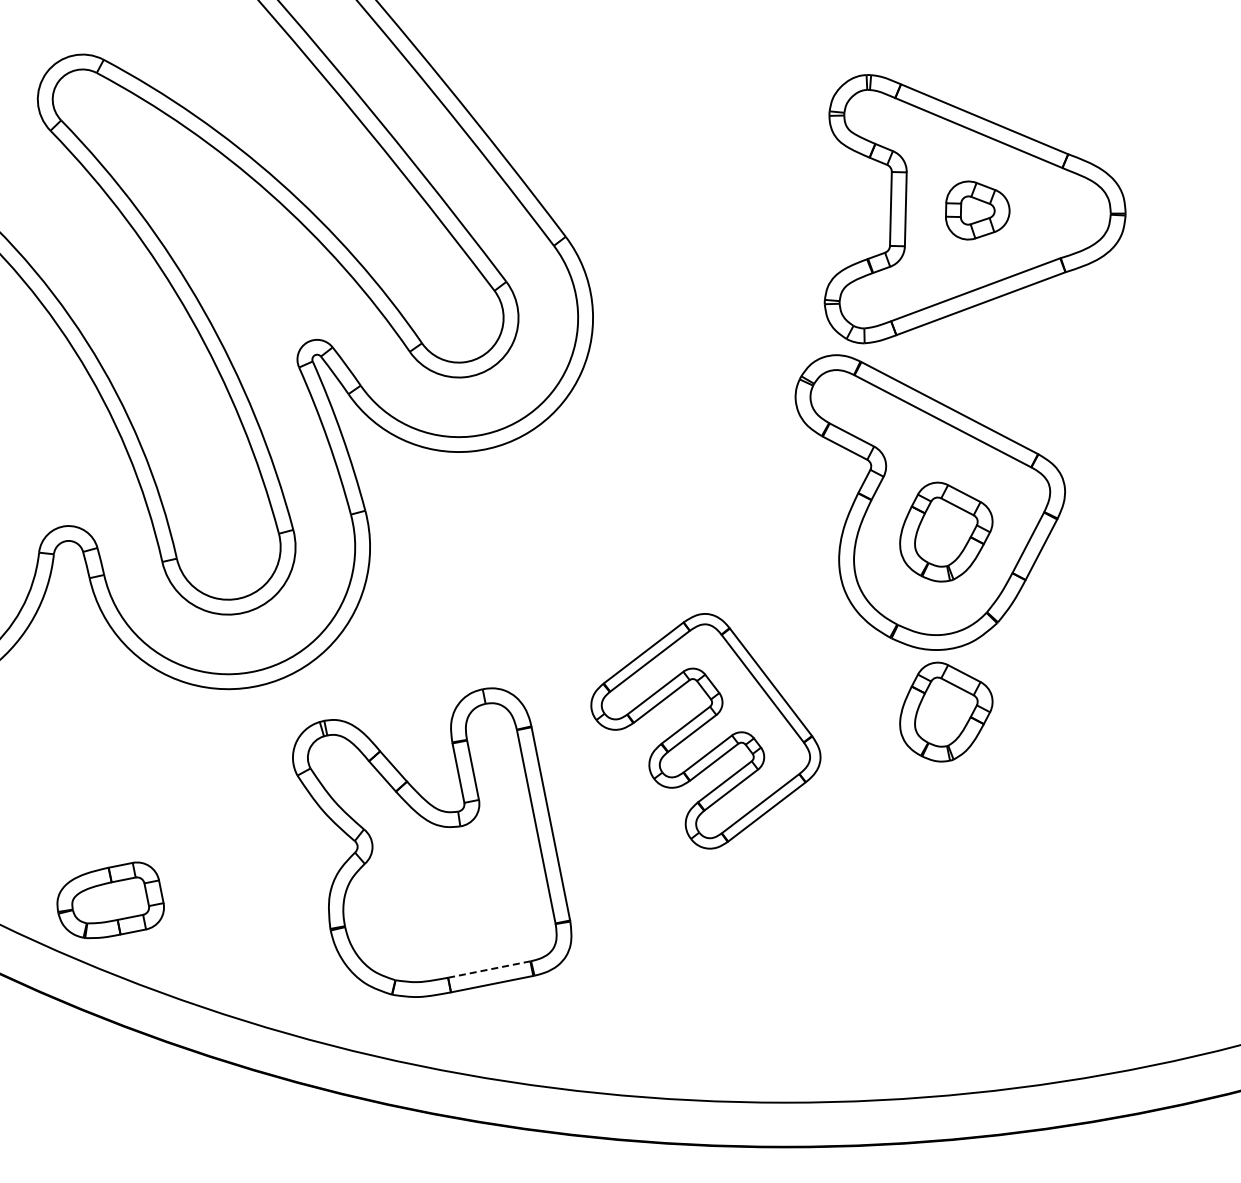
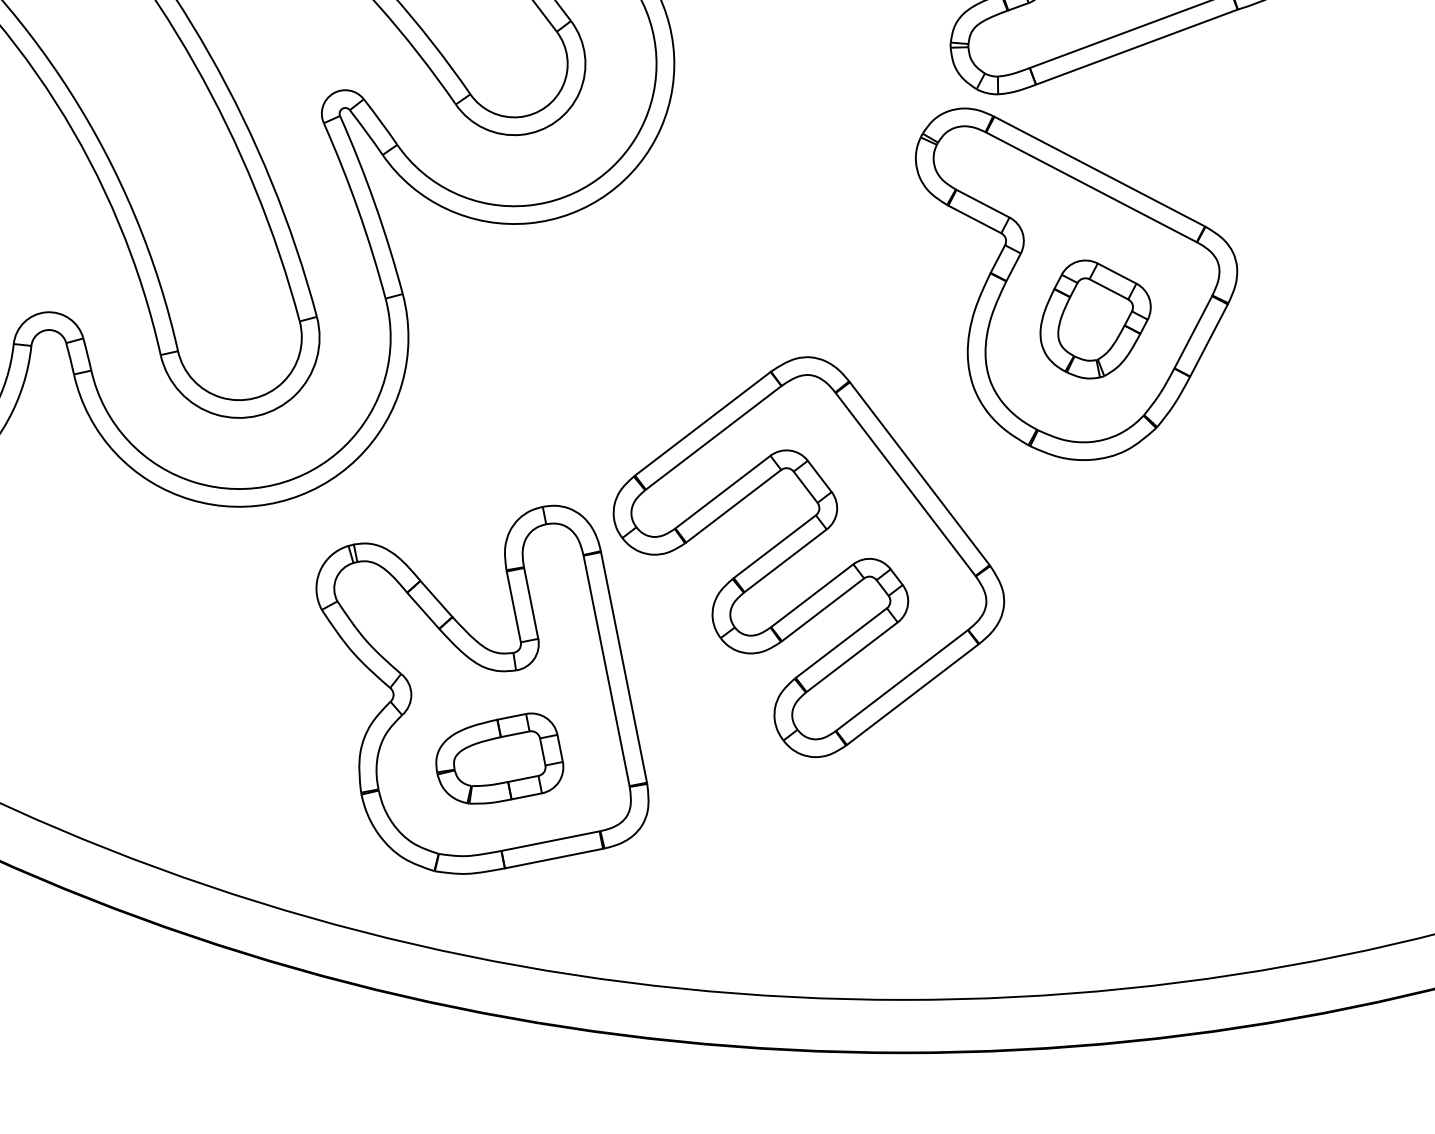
part: (946, 711) -> (1095, 533), removed
part: (705, 730) -> (808, 556), size x1.43
part: (110, 899) -> (499, 757), moved
line: (489, 969) -> (550, 841), dashed -> solid

